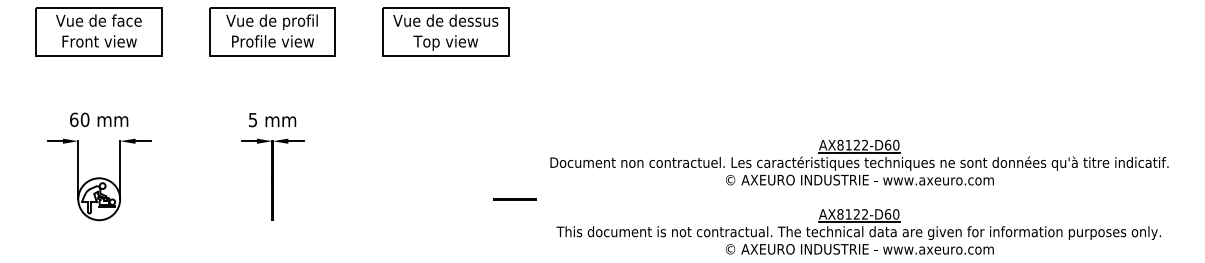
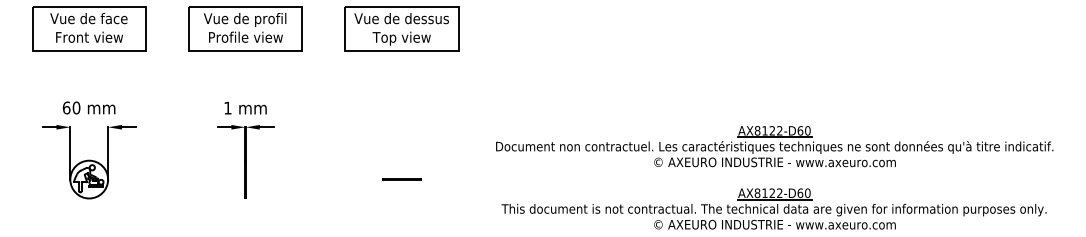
text: (252, 119) -> (227, 107), 5 -> 1
line: (514, 199) -> (401, 179), moved

